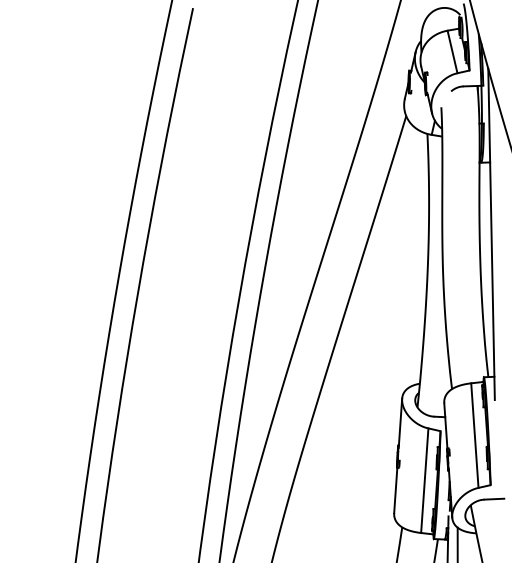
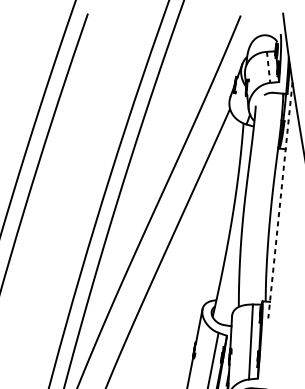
line: (452, 51) -> (268, 67), solid -> dashed
line: (491, 234) -> (280, 200), solid -> dashed

